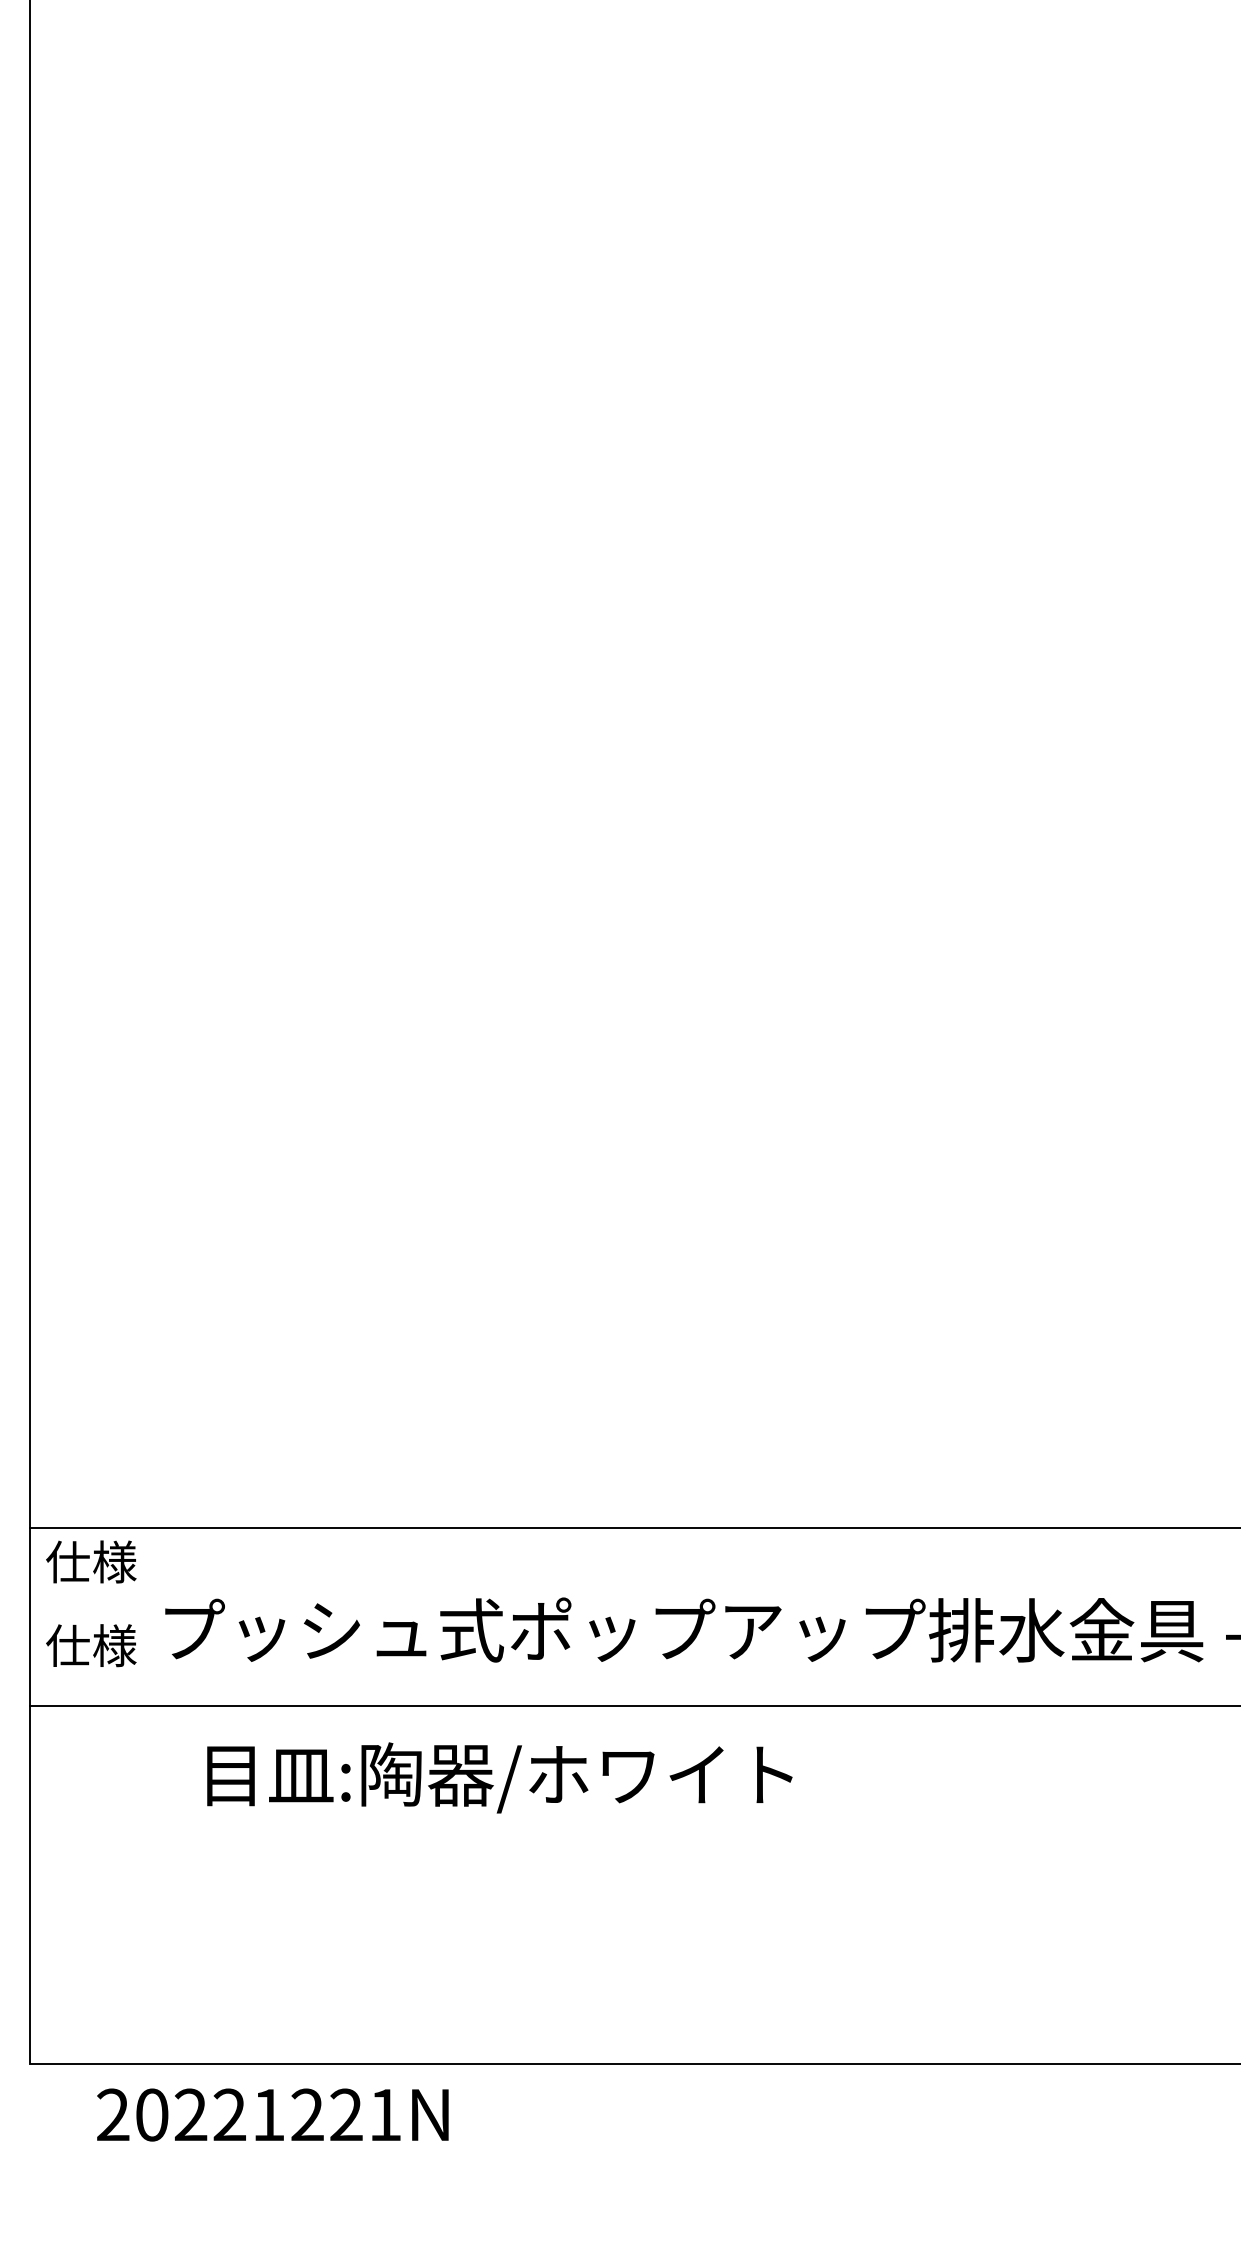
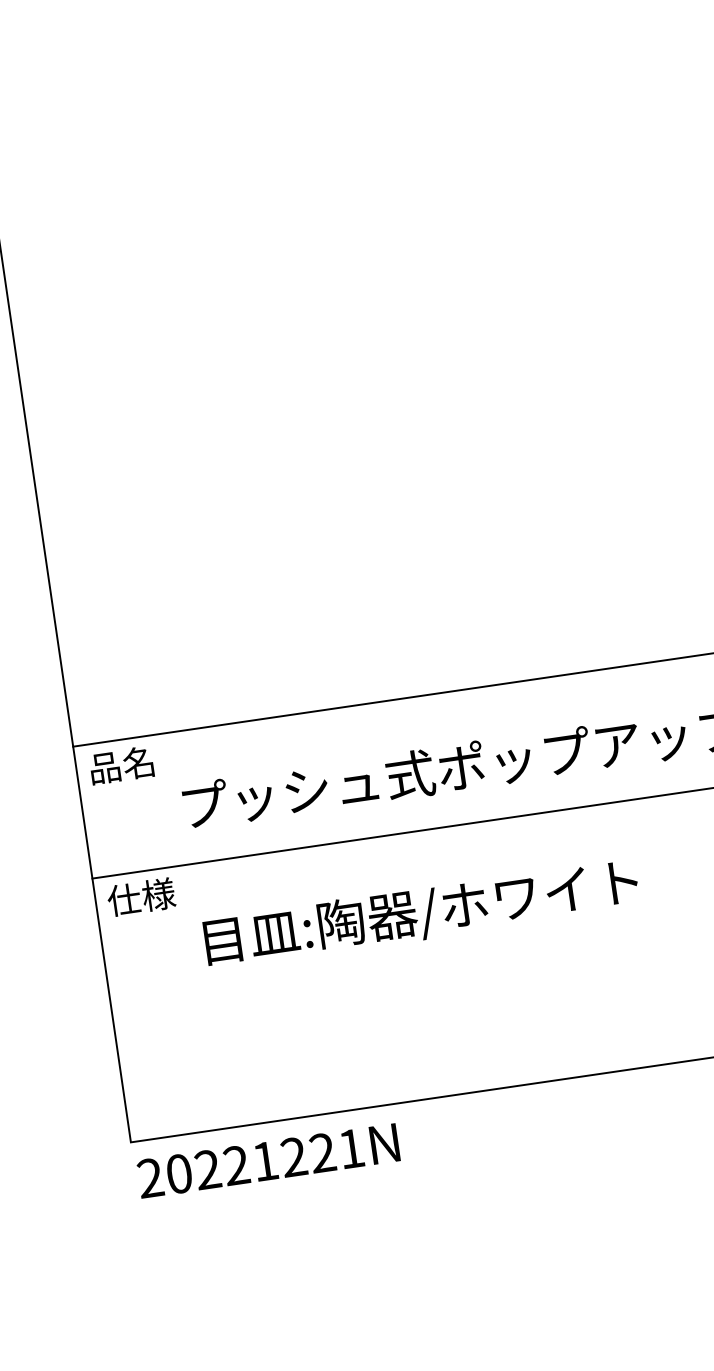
text: (91, 1561) -> (122, 764), 仕様 -> 品名
text: (91, 1645) -> (141, 897), moved
text: (499, 1777) -> (421, 913), moved
text: (272, 2114) -> (268, 1160), moved

